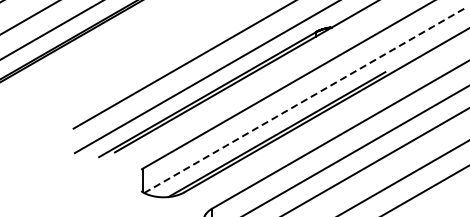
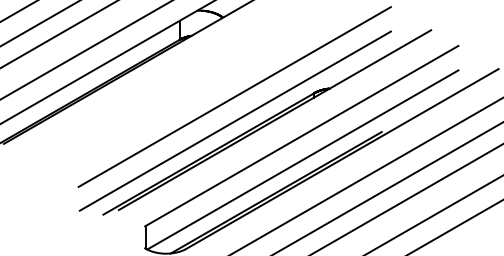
line: (303, 101) -> (302, 160), dashed -> solid

